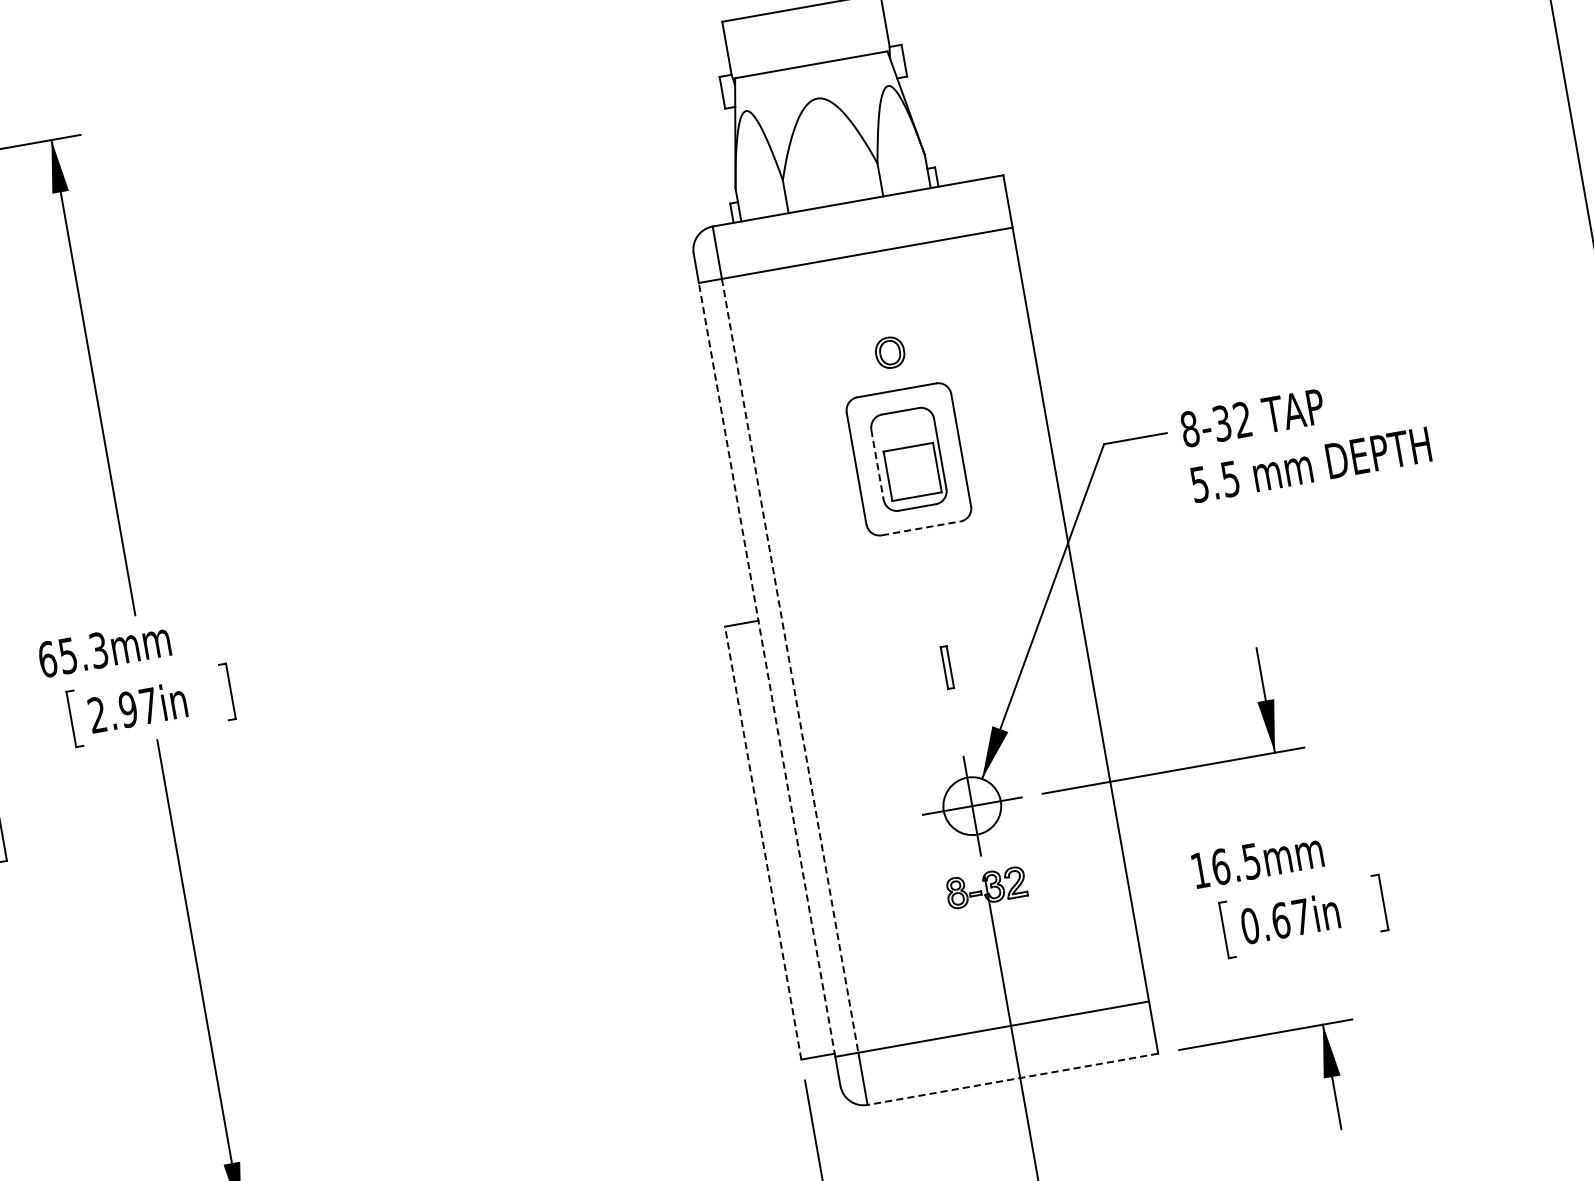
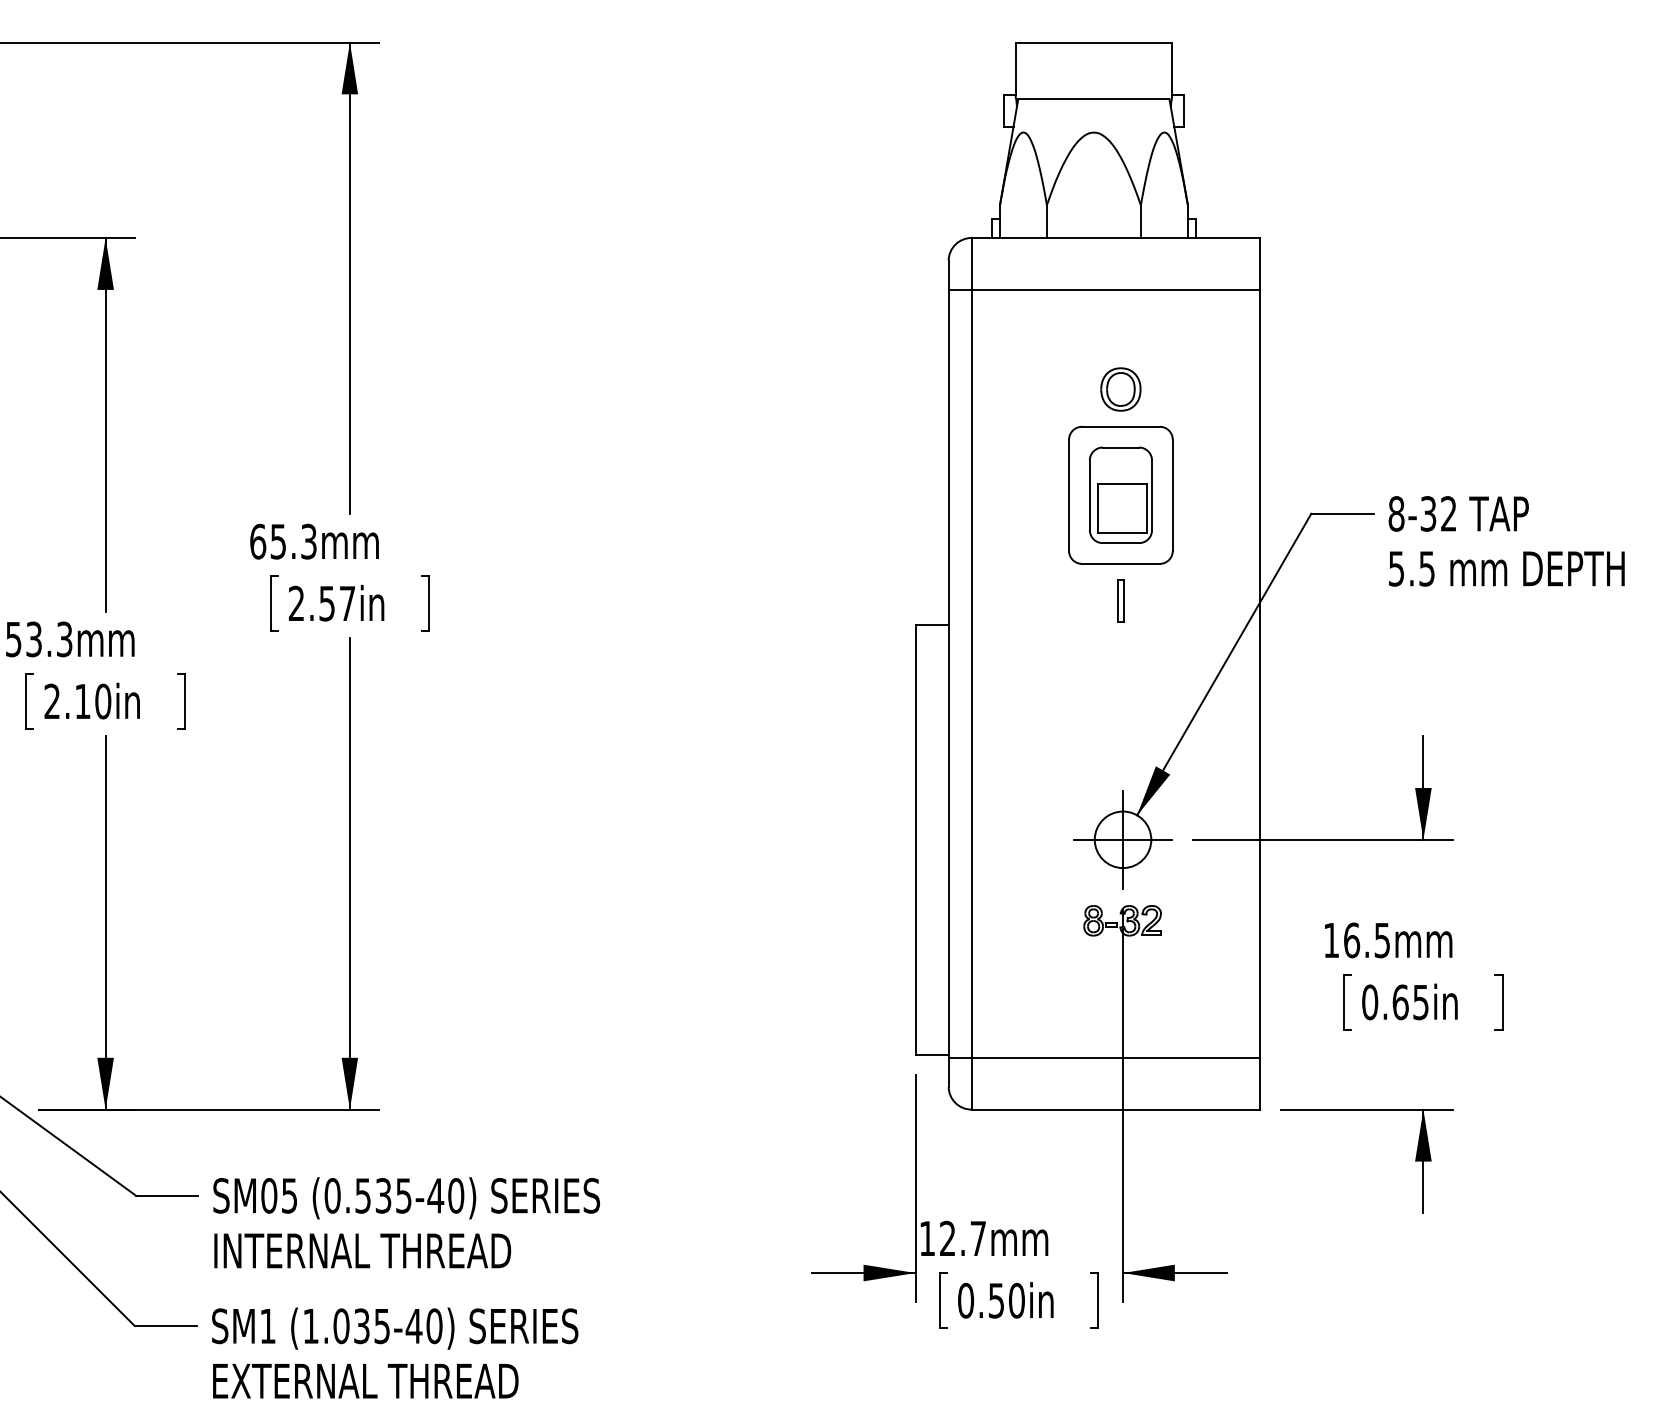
part: (889, 352) -> (1120, 389), size x1.43
line: (877, 465) -> (1089, 495), dashed -> solid
line: (920, 528) -> (1120, 563), dashed -> solid
line: (790, 665) -> (971, 673), dashed -> solid
part: (947, 666) -> (1120, 600), moved
line: (766, 669) -> (948, 673), dashed -> solid
text: (128, 709) -> (327, 603), 2.97in -> 2.57in
line: (763, 842) -> (915, 839), dashed -> solid
text: (1300, 917) -> (1420, 1002), 0.67in -> 0.65in
line: (1012, 1079) -> (1115, 1109), dashed -> solid

